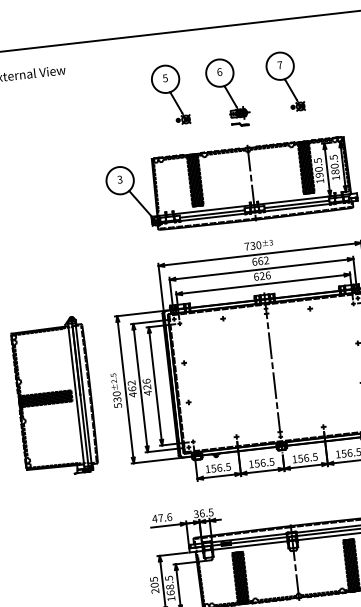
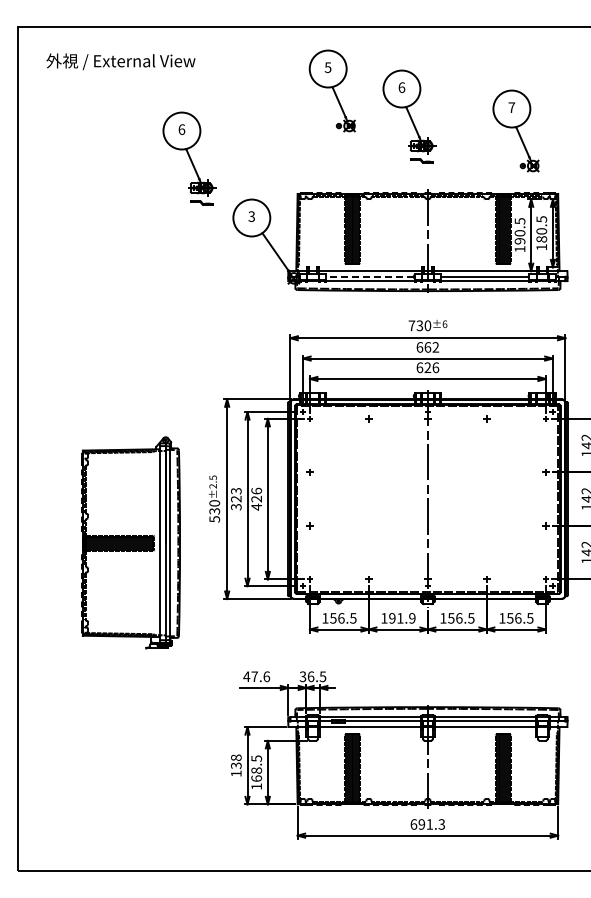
part: (284, 81) -> (515, 130), moved
part: (169, 94) -> (331, 90), moved
part: (69, 142) -> (189, 158), added
line: (212, 213) -> (370, 276), solid -> dashed
text: (270, 242) -> (444, 323), ±3 -> ±6
text: (132, 389) -> (236, 499), 462 -> 323
part: (54, 397) -> (130, 542), moved
text: (264, 462) -> (402, 618), 156.5 -> 191.9
text: (154, 585) -> (236, 765), 205 -> 138

